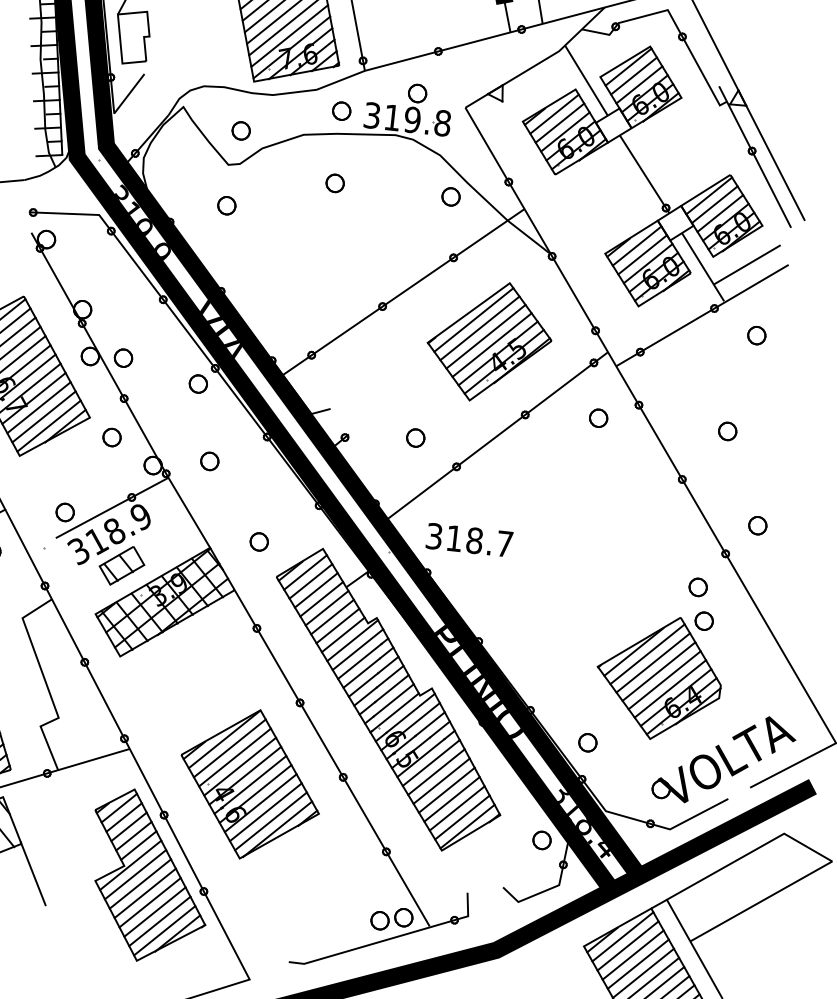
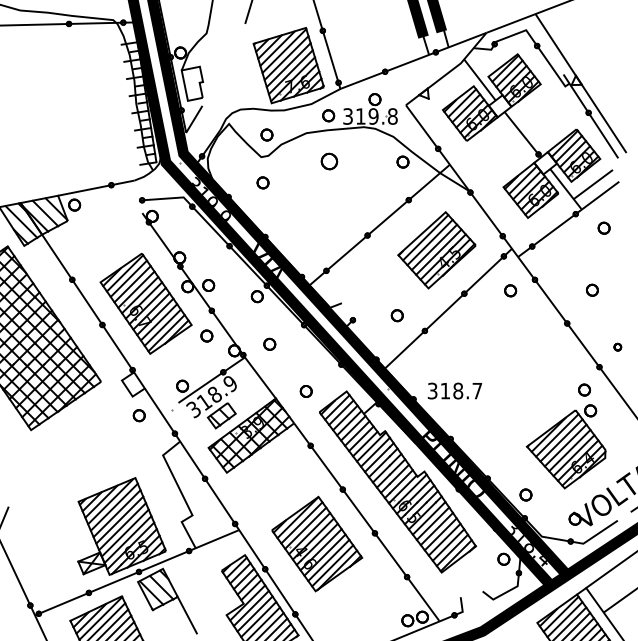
part: (335, 183) -> (329, 161), size x1.4
part: (757, 524) -> (617, 346), size x0.6
text: (468, 539) -> (454, 390), moved

